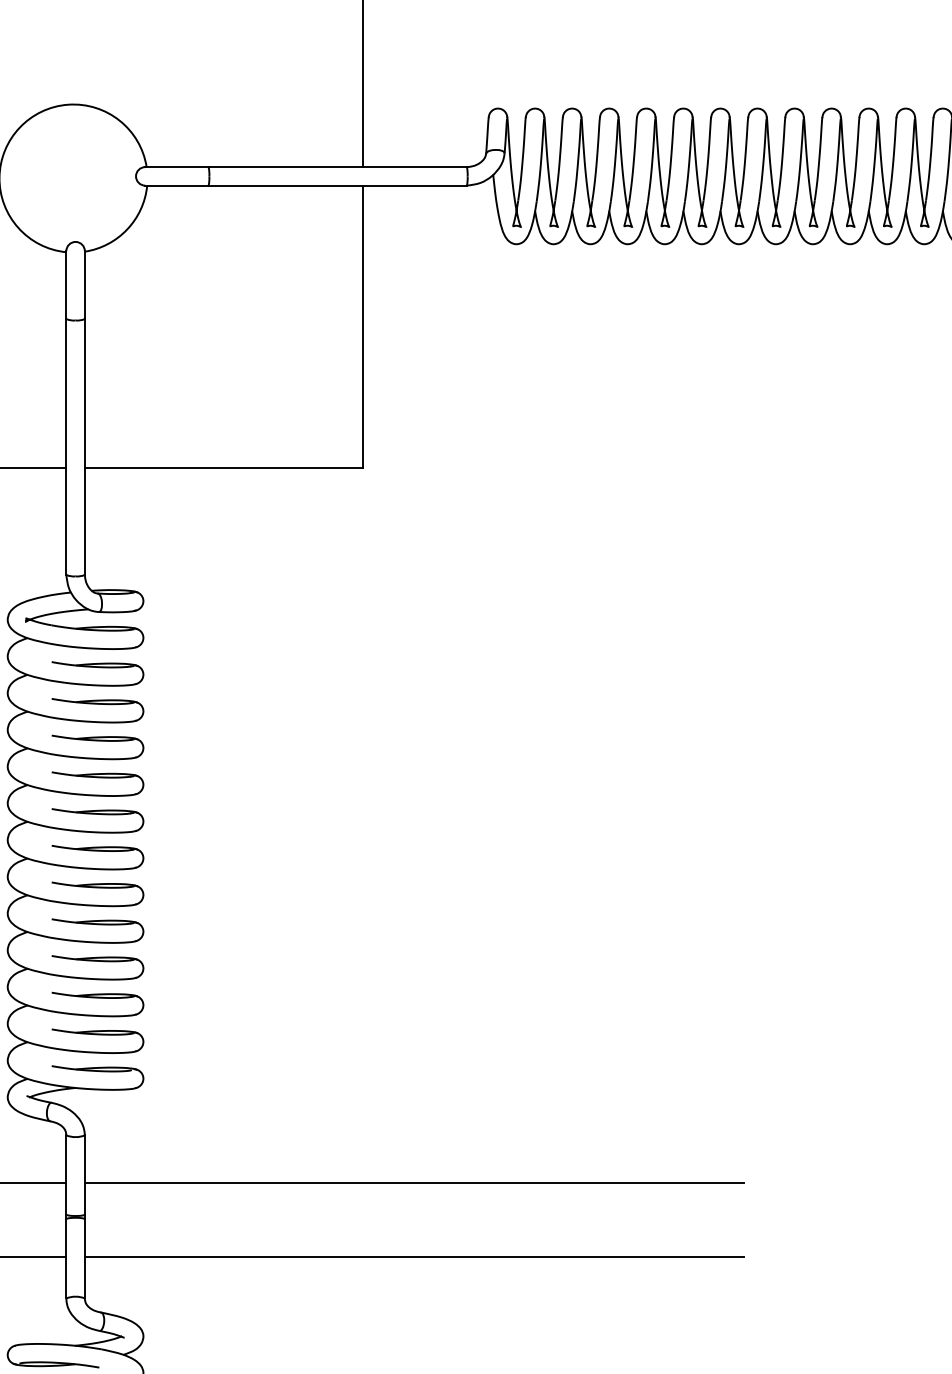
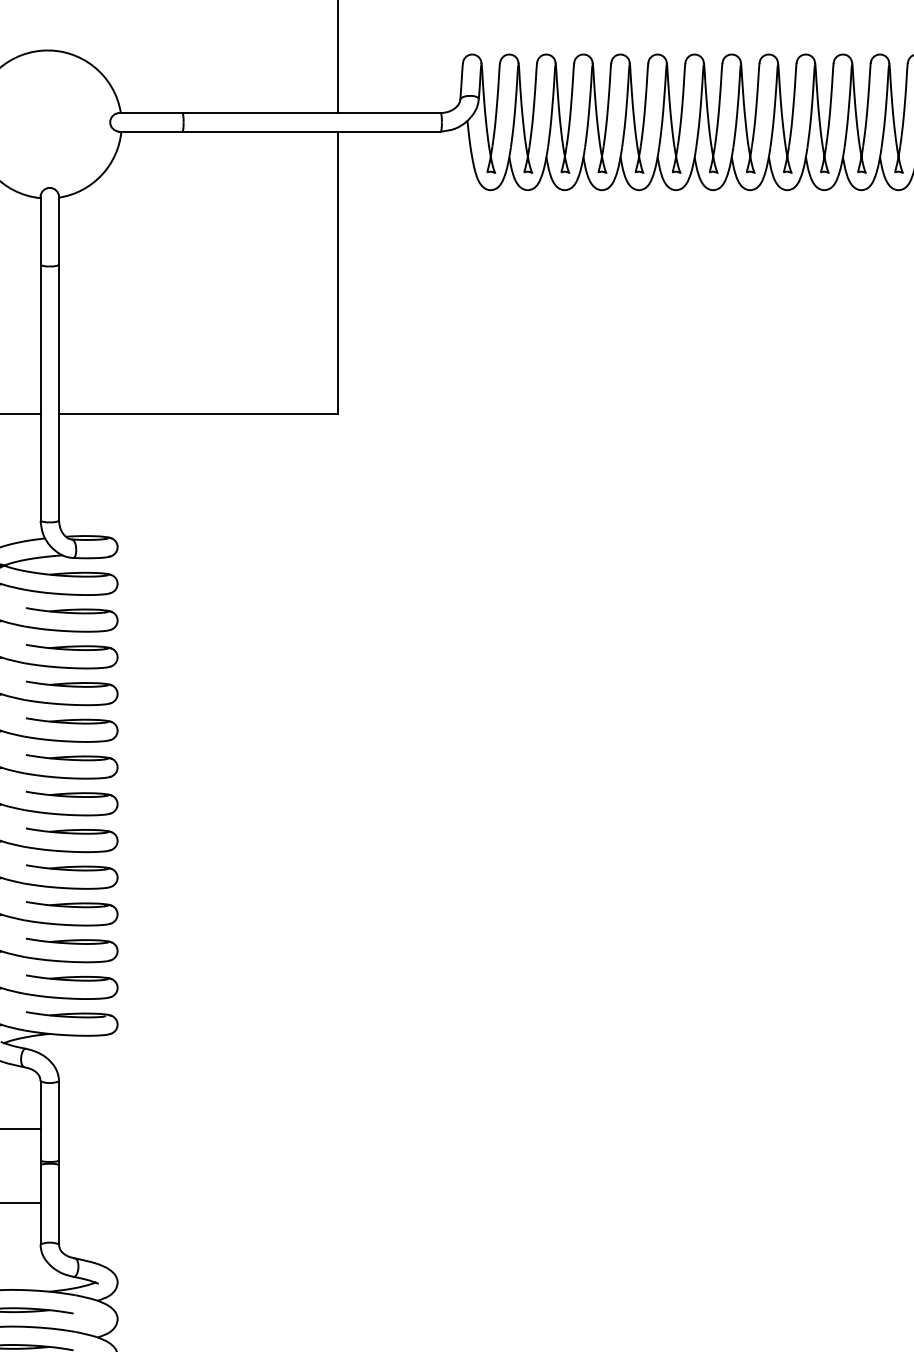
line: (413, 1183) -> (387, 1129), removed
line: (414, 1257) -> (388, 1203), removed

